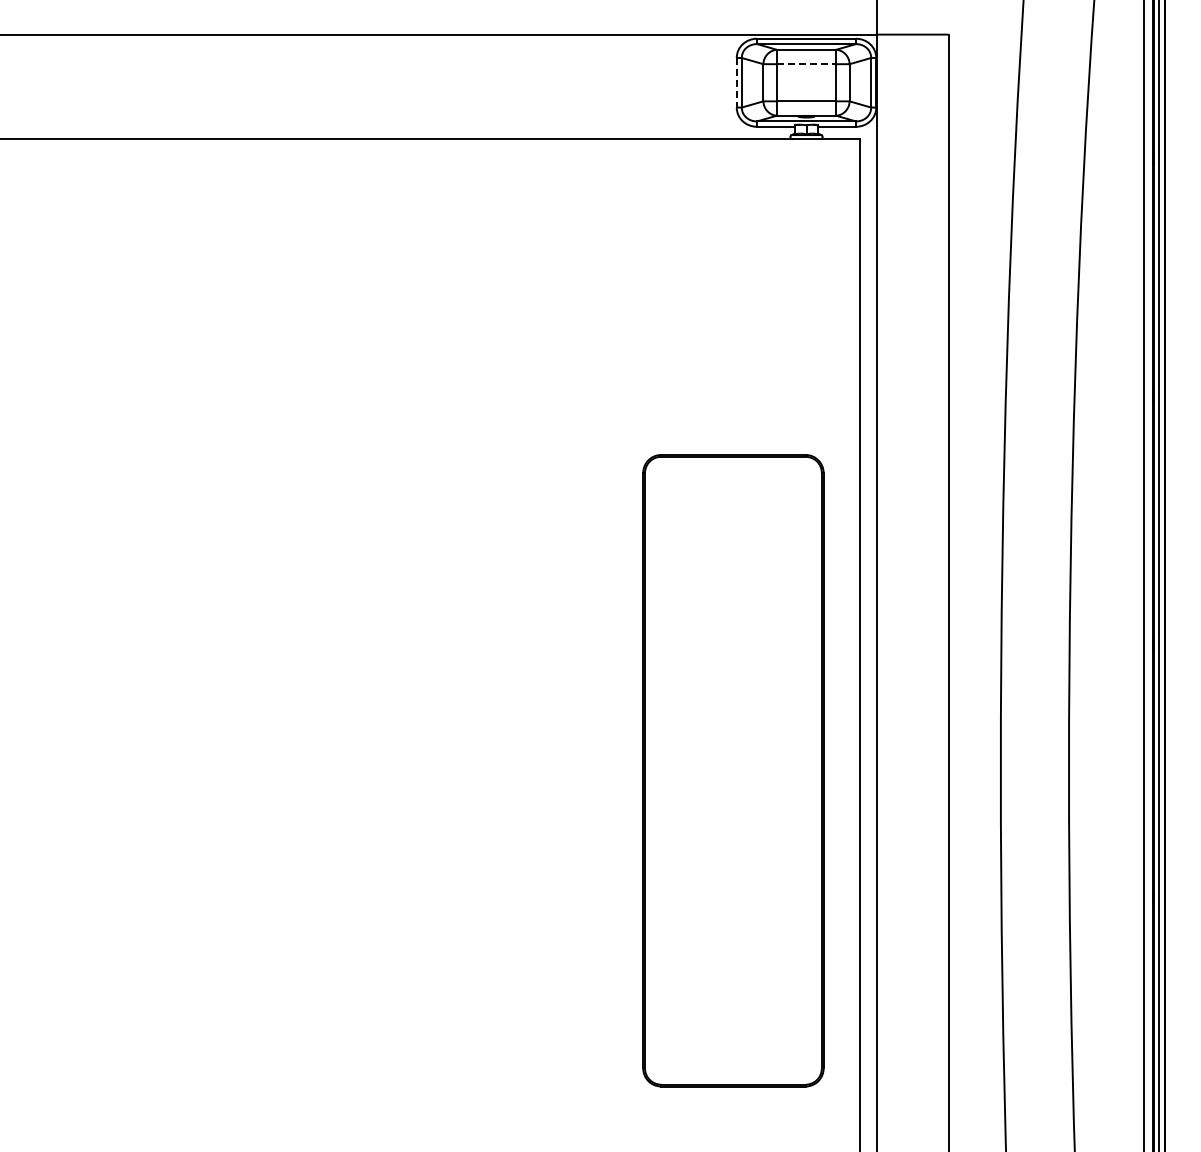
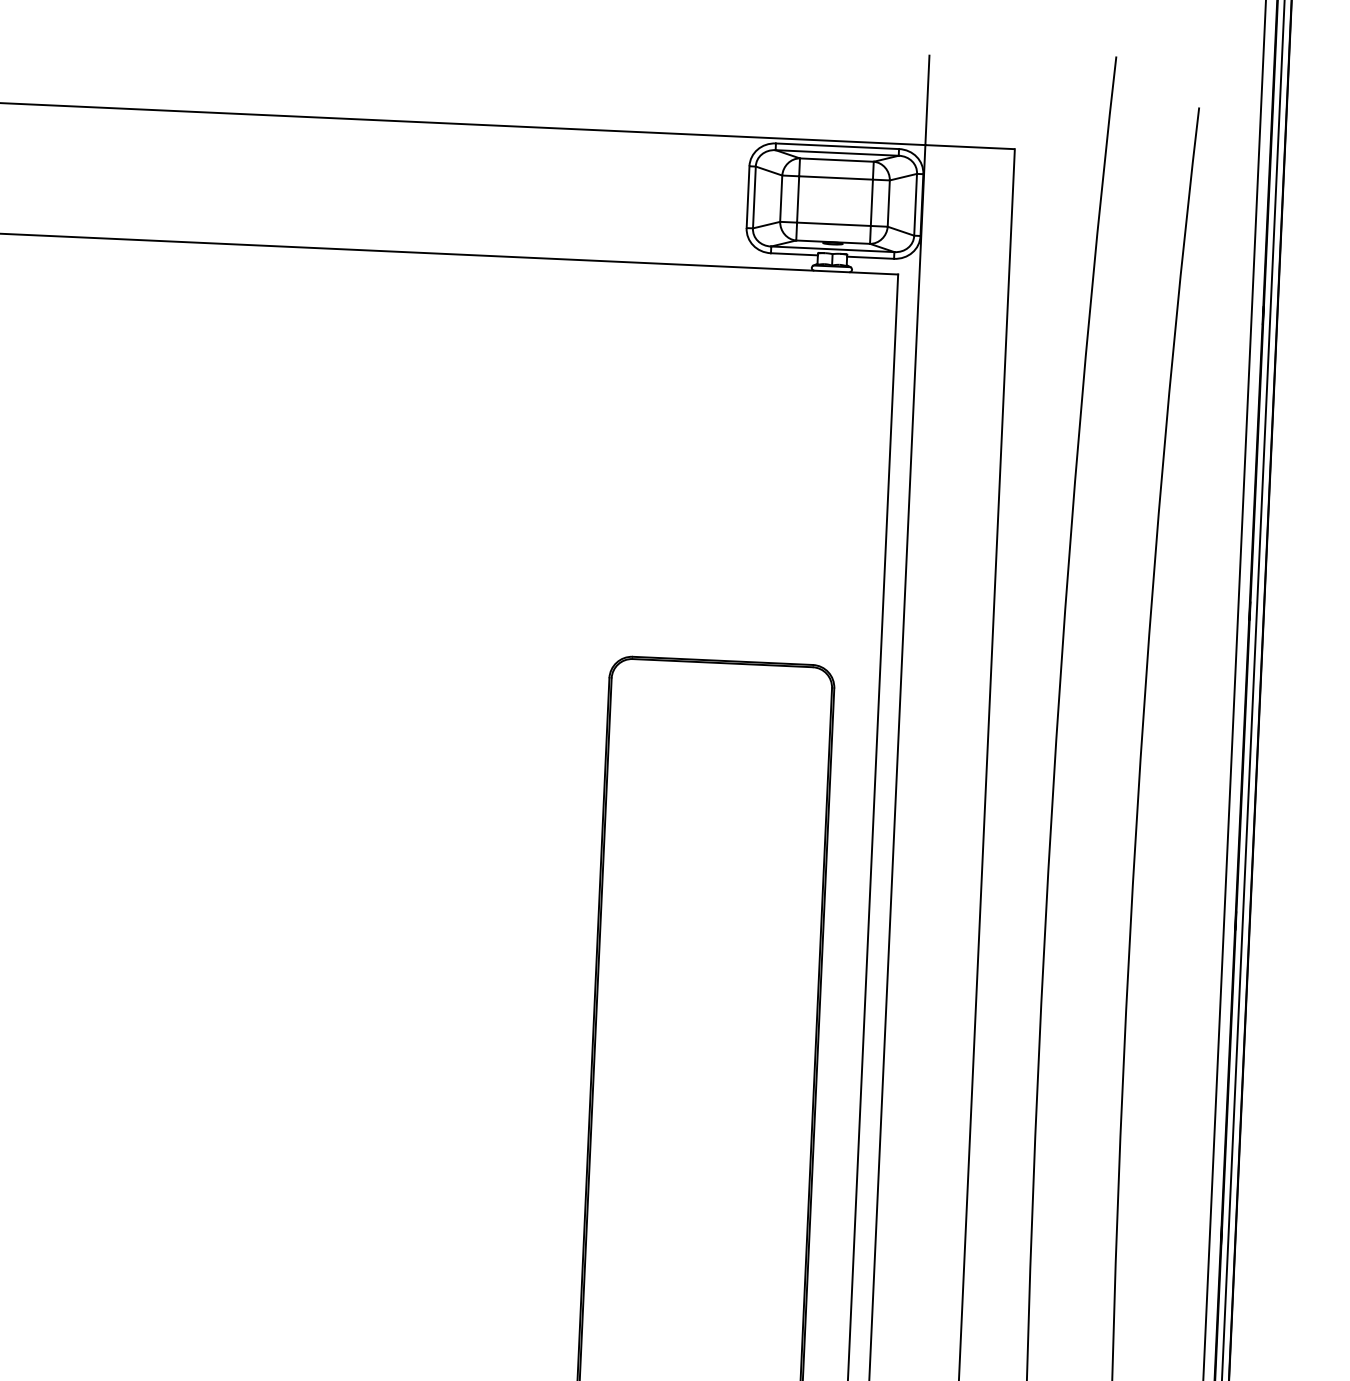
line: (806, 64) -> (836, 178), dashed -> solid
line: (736, 82) -> (747, 196), dashed -> solid

